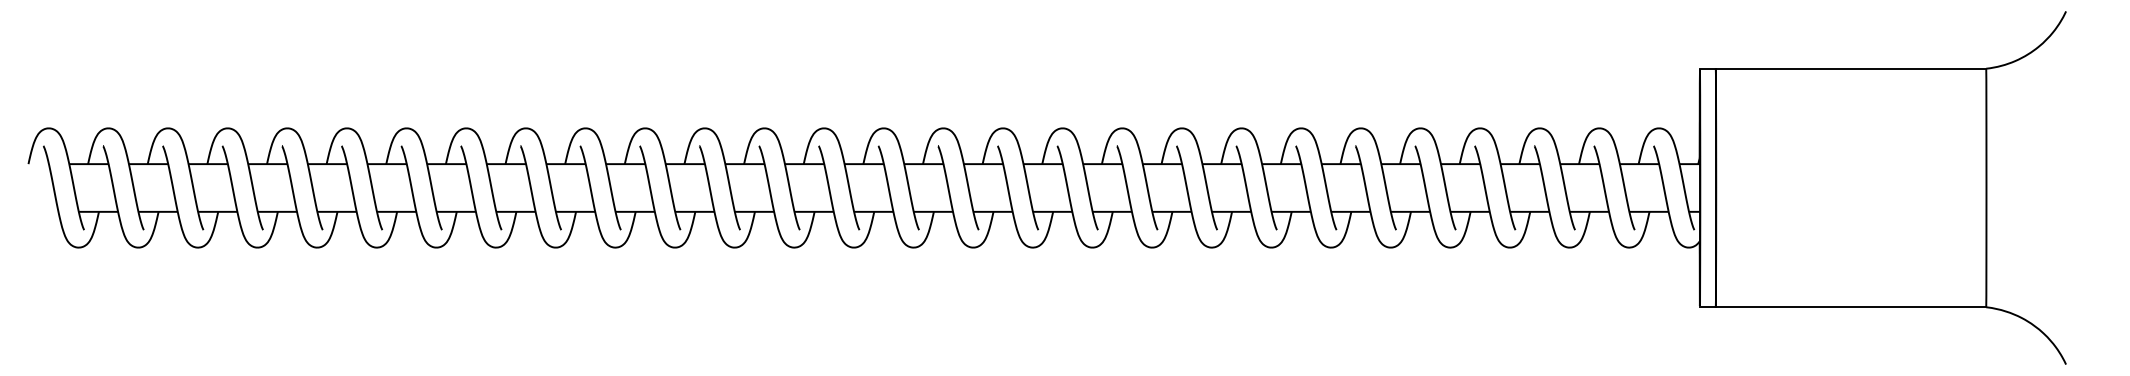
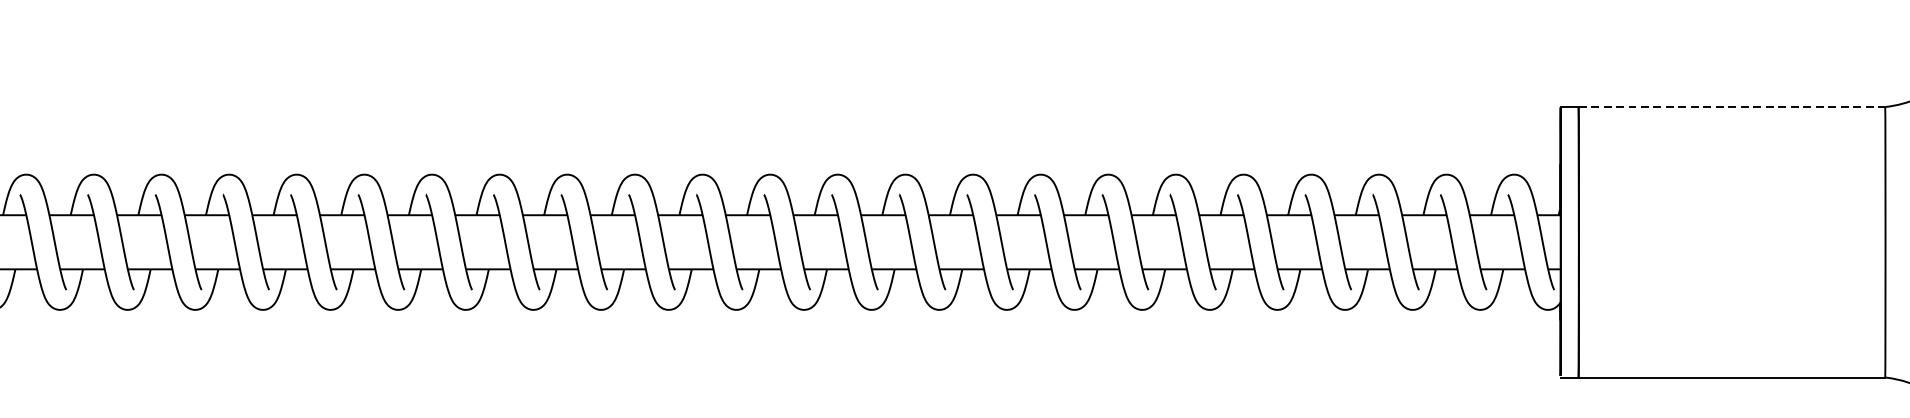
line: (1851, 68) -> (1732, 106), solid -> dashed

